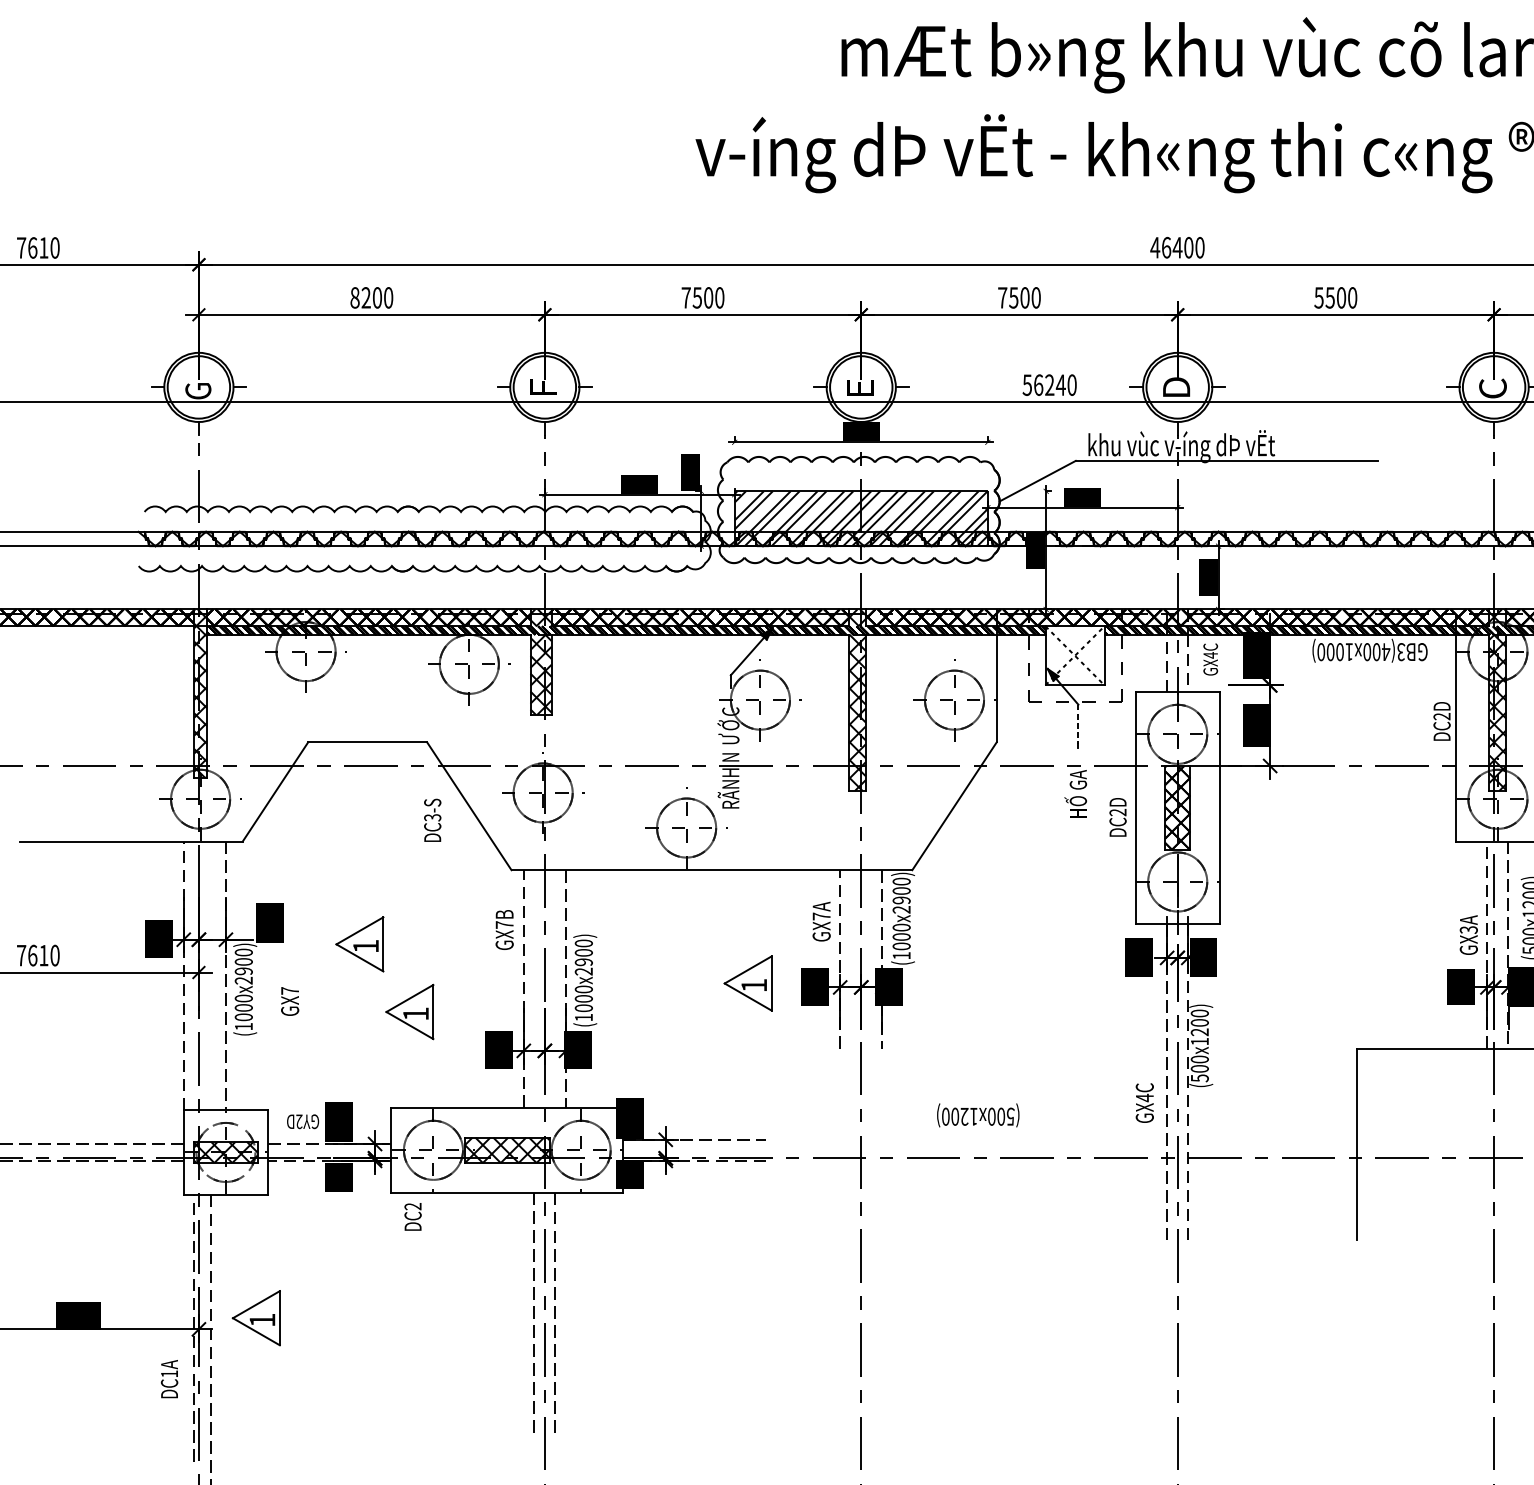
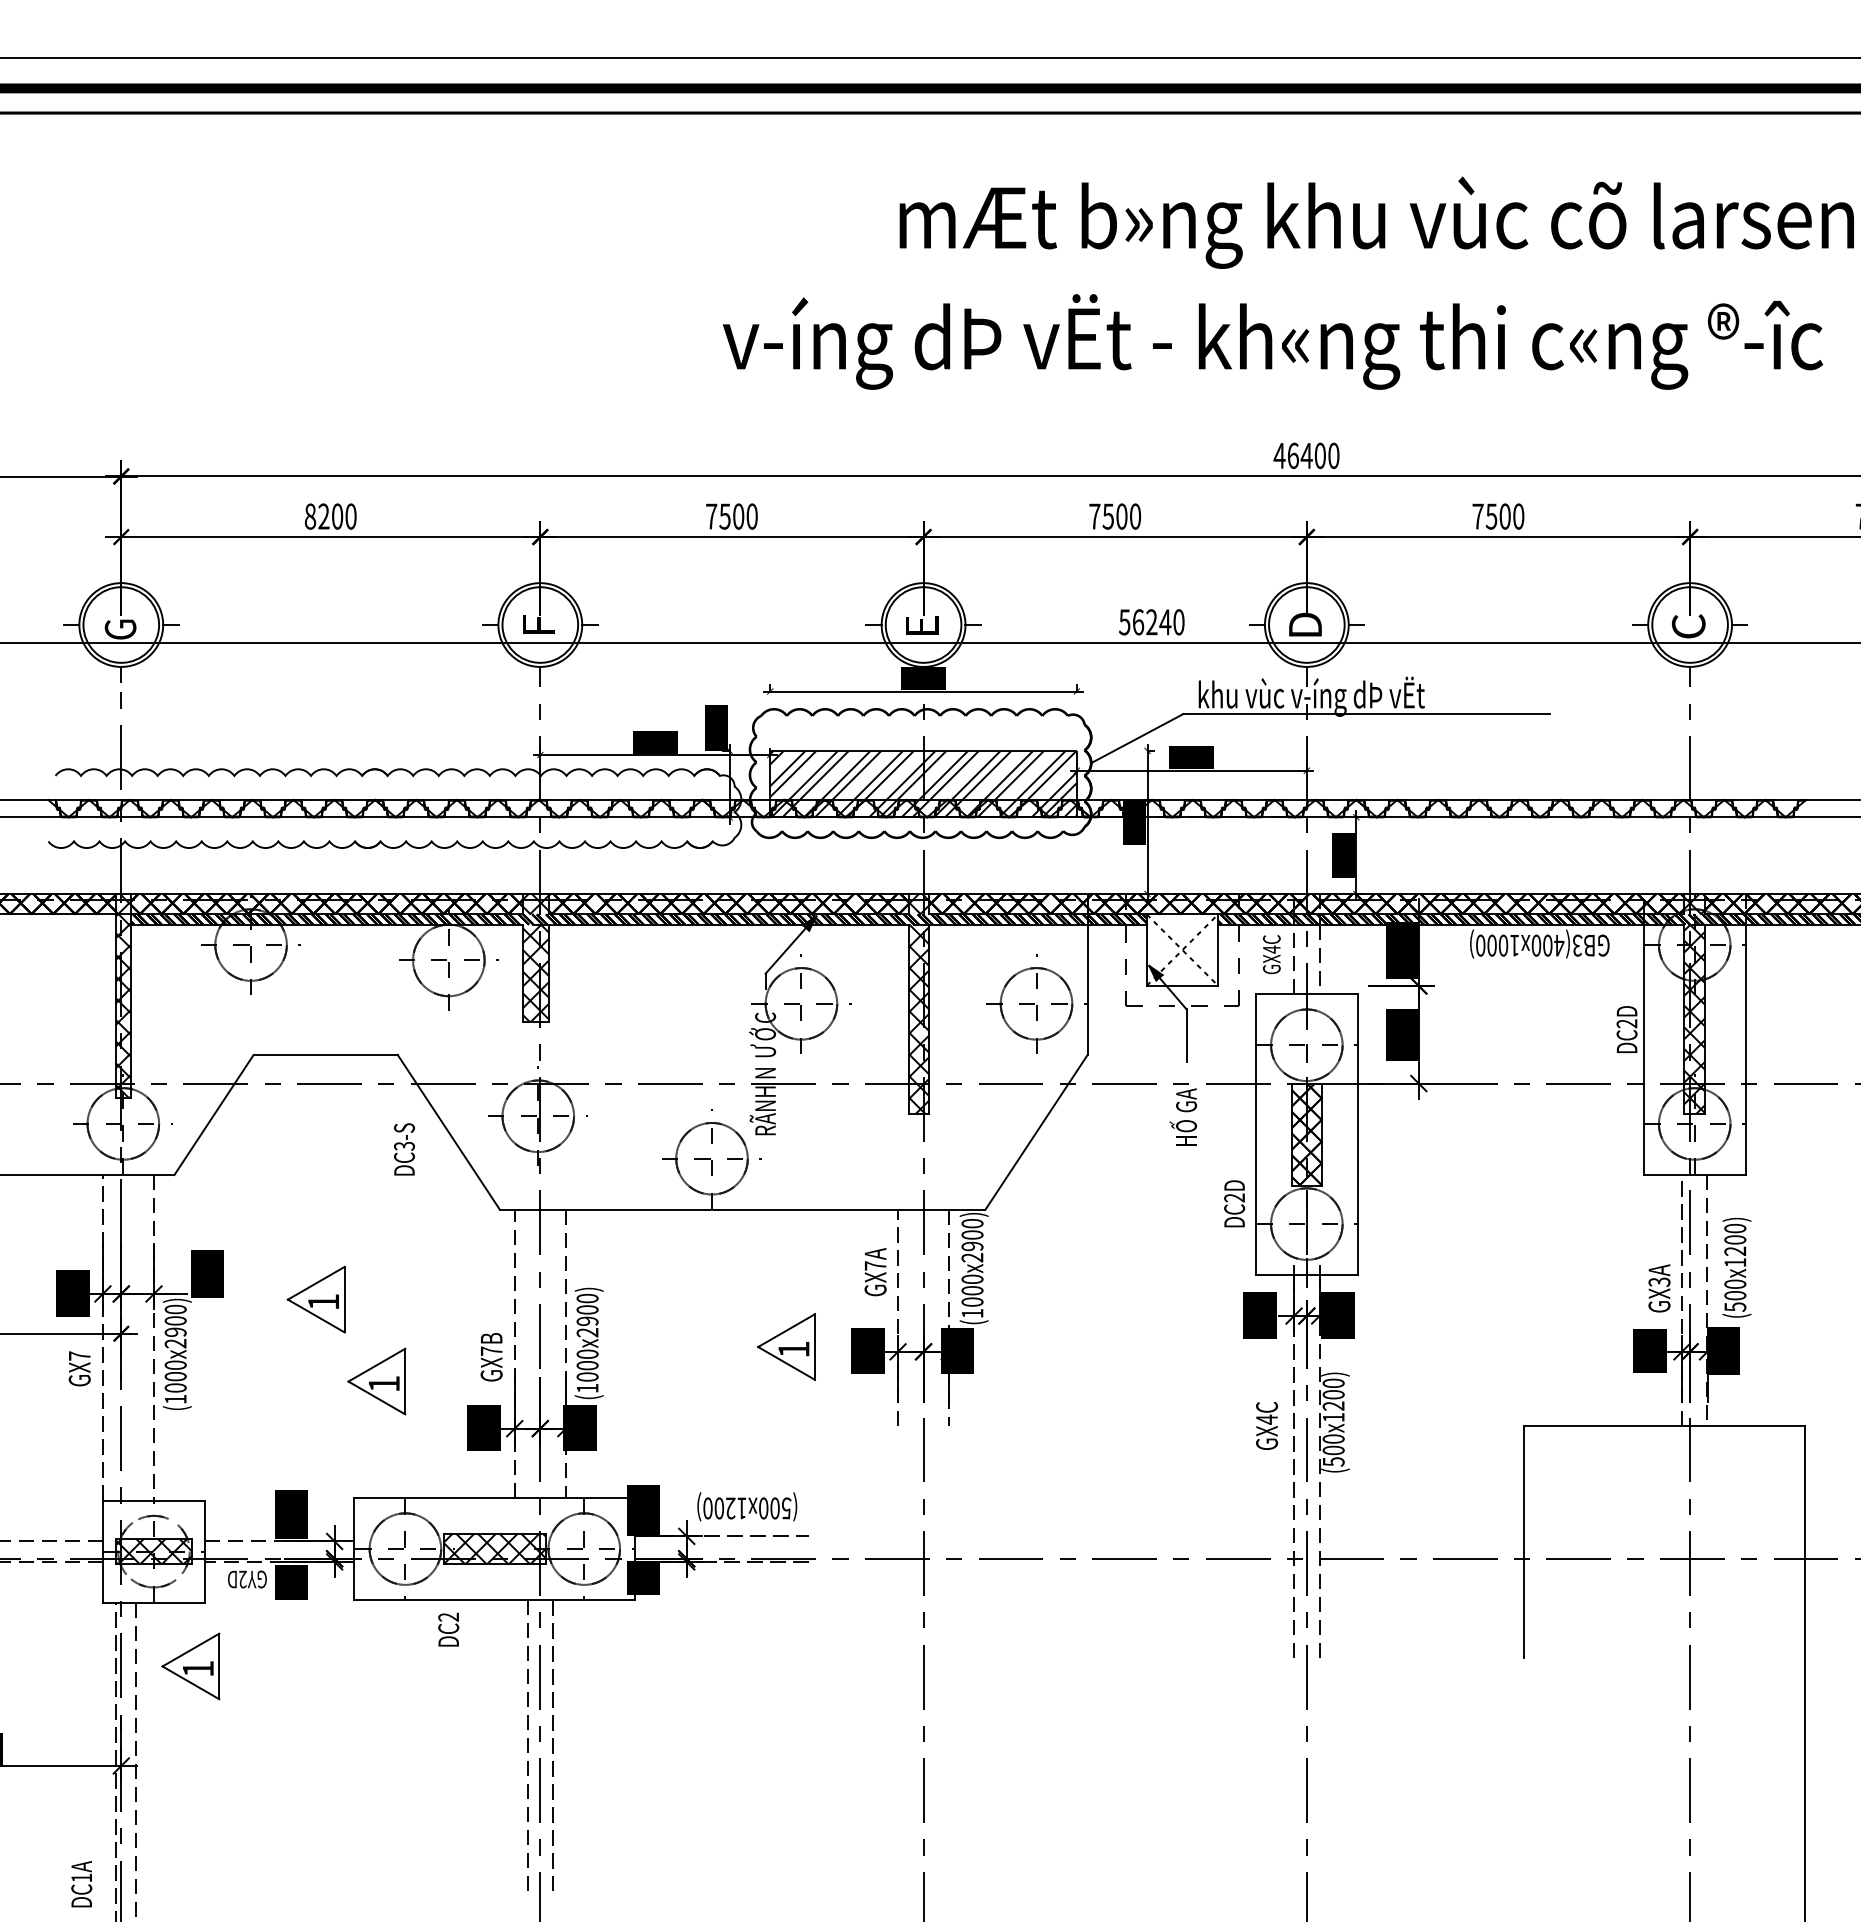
text: (1318, 297) -> (1477, 516), 5500 -> 7500
text: (1210, 659) -> (1271, 954), moved
line: (1078, 723) -> (1186, 1032), dashed -> solid
text: (1117, 817) -> (1234, 1203), moved
text: (504, 930) -> (491, 1357), moved
text: (289, 1001) -> (79, 1368), moved
text: (1145, 1102) -> (1267, 1425), moved
text: (978, 1115) -> (747, 1506), moved
text: (303, 1121) -> (247, 1579), moved
text: (412, 1216) -> (448, 1629), moved
part: (256, 1318) -> (190, 1666), moved
text: (169, 1379) -> (81, 1884), moved

